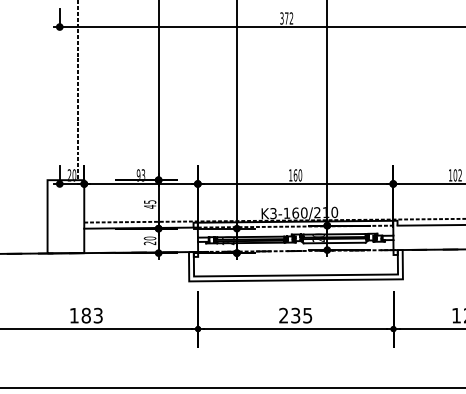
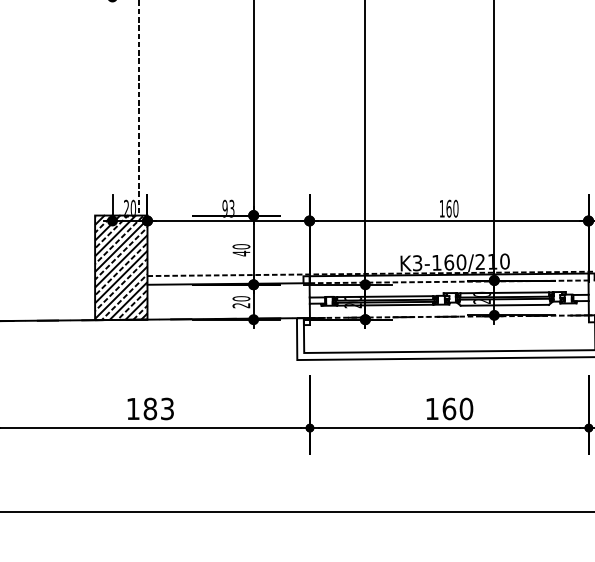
text: (150, 201) -> (242, 245), 45 -> 40
hatch: (65, 216) -> (120, 267), added
text: (295, 315) -> (448, 408), 235 -> 160

